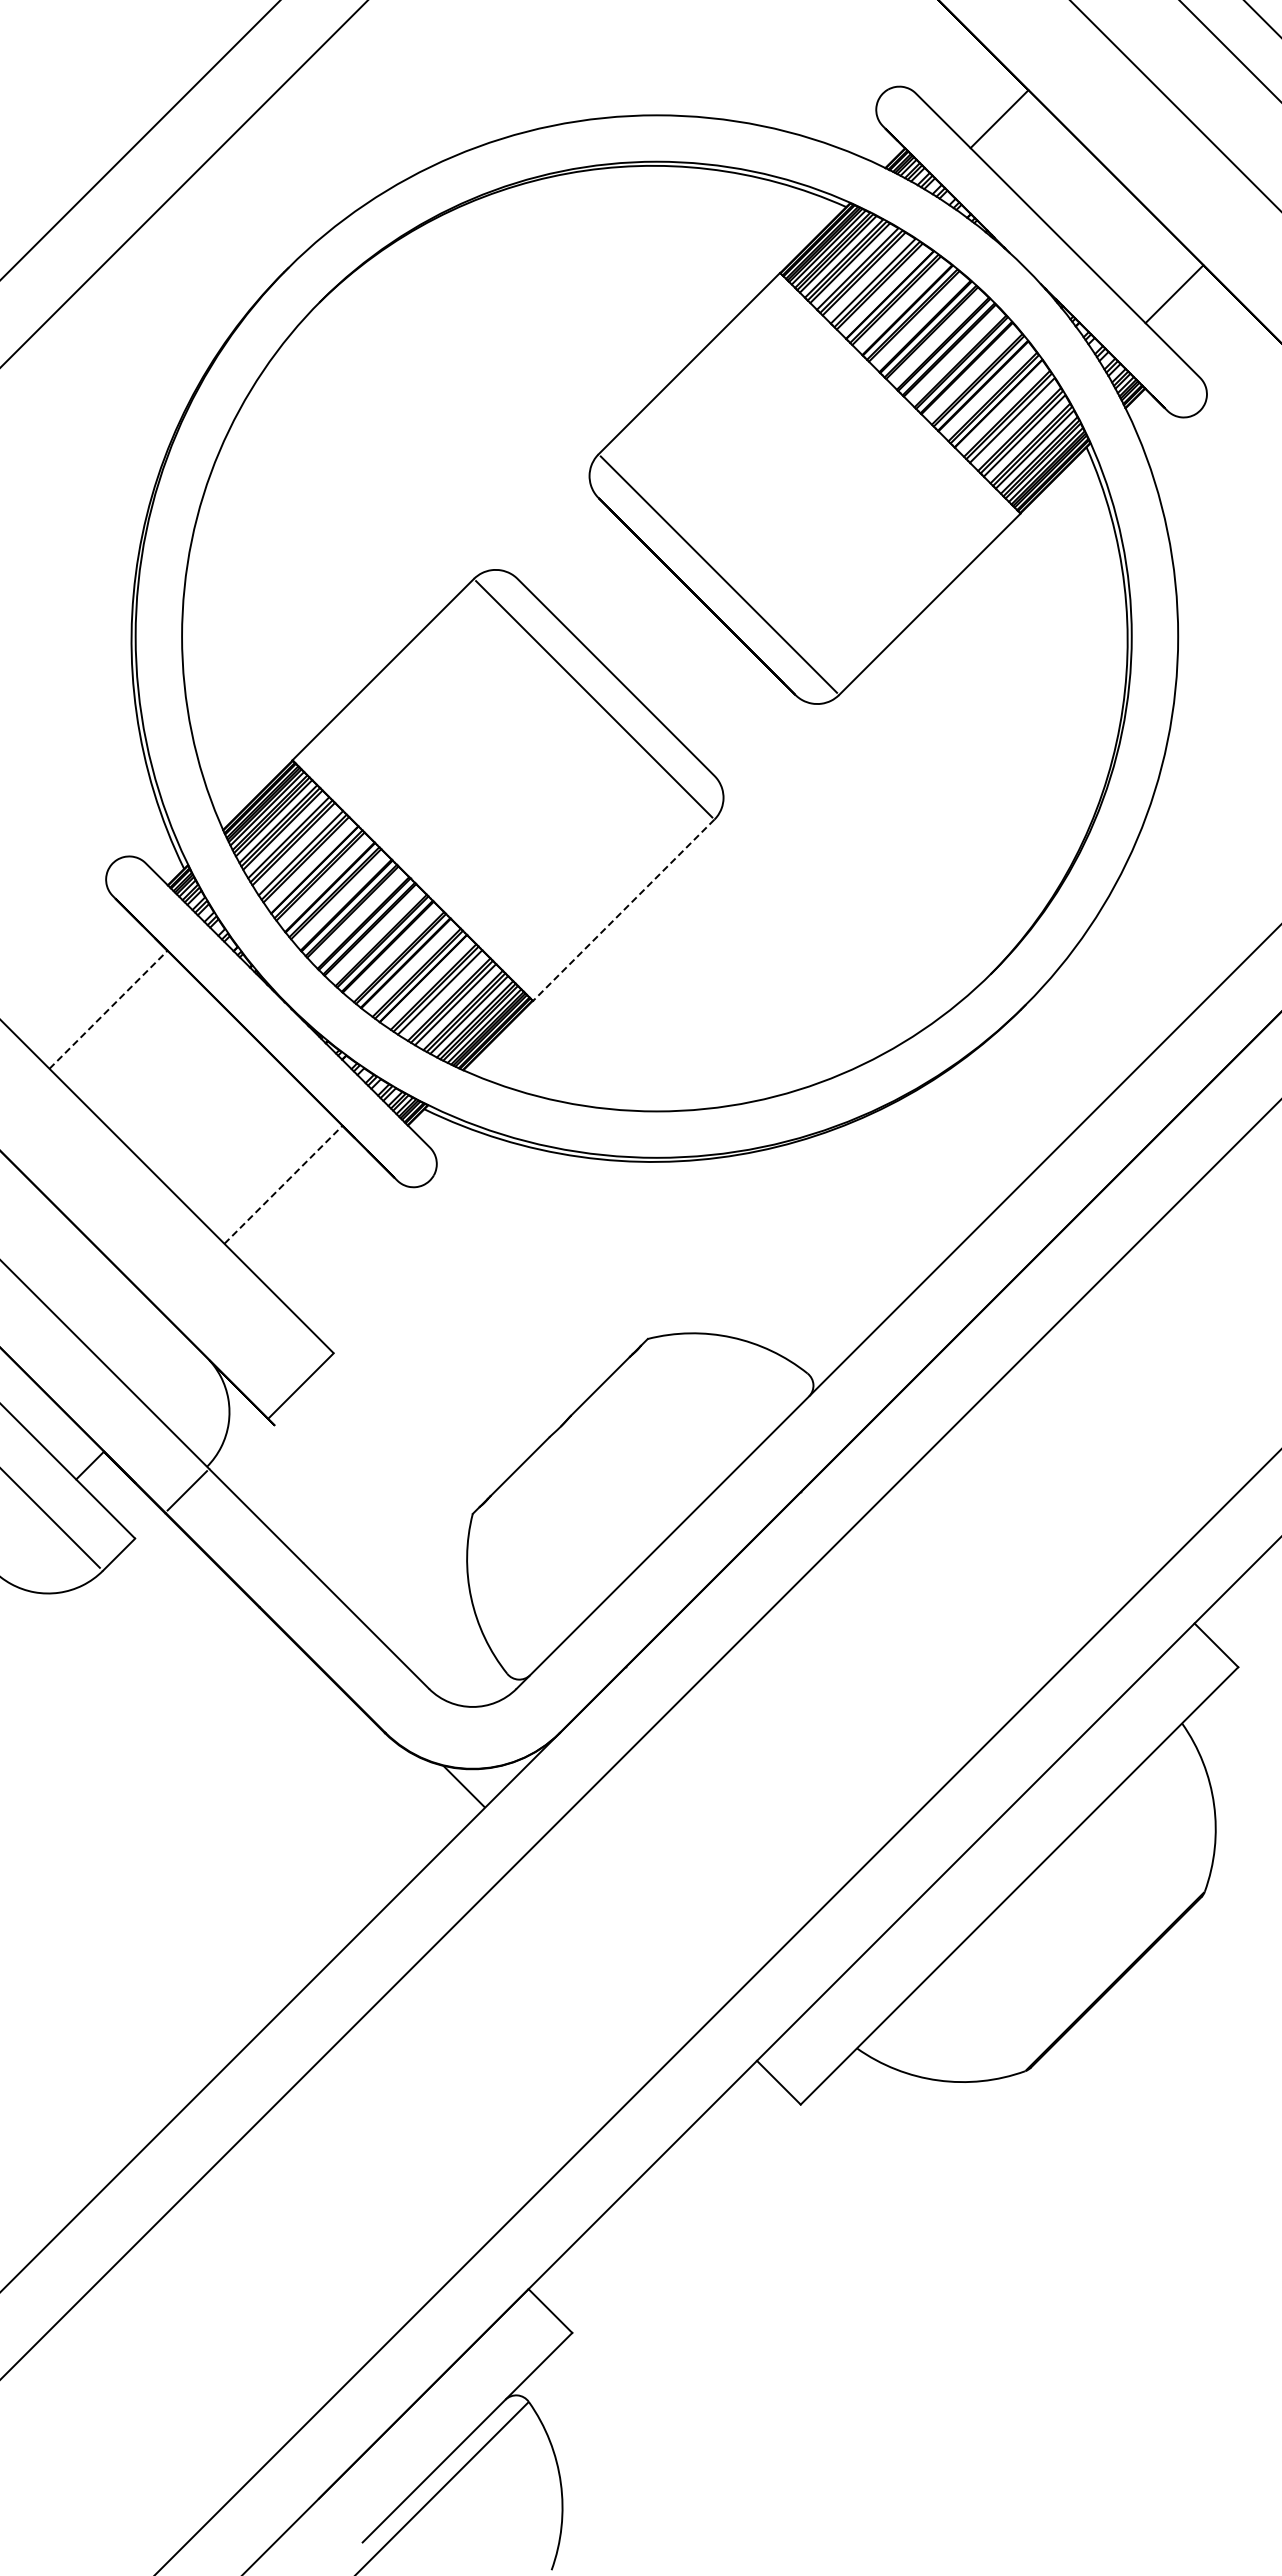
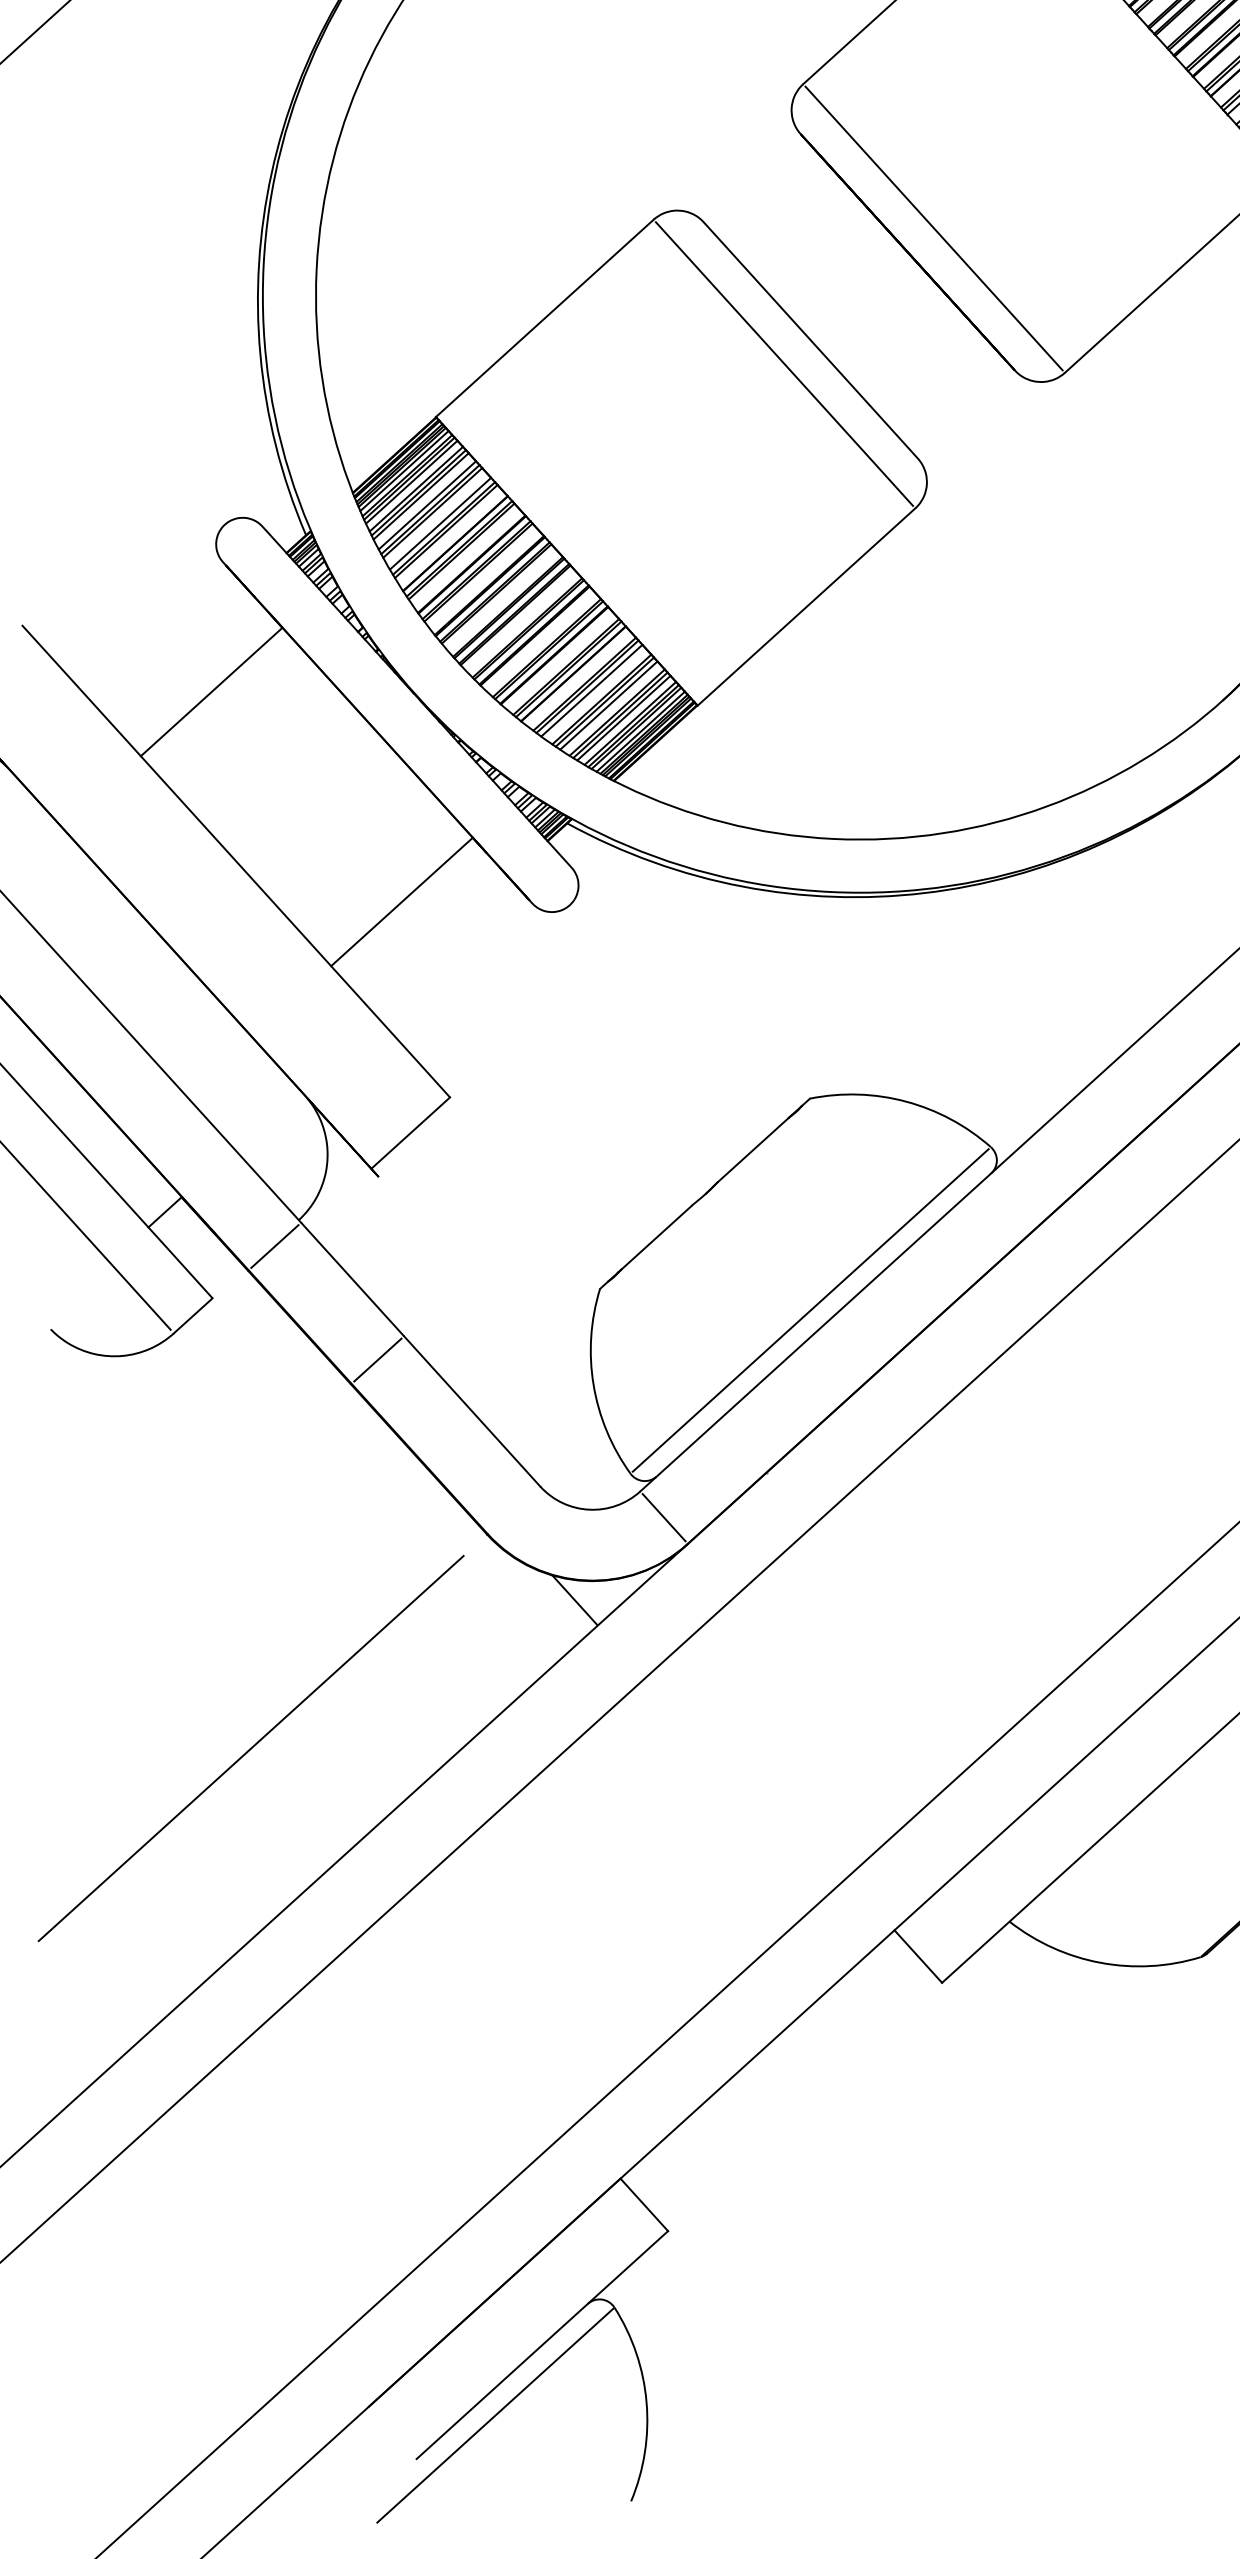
line: (623, 910) -> (806, 607), dashed -> solid
line: (108, 1009) -> (211, 691), dashed -> solid
line: (283, 1184) -> (402, 901), dashed -> solid
line: (657, 1523) -> (810, 1310), added
line: (281, 1585) -> (377, 1360), added
line: (538, 1710) -> (664, 1517), added
line: (187, 1929) -> (250, 1748), added

